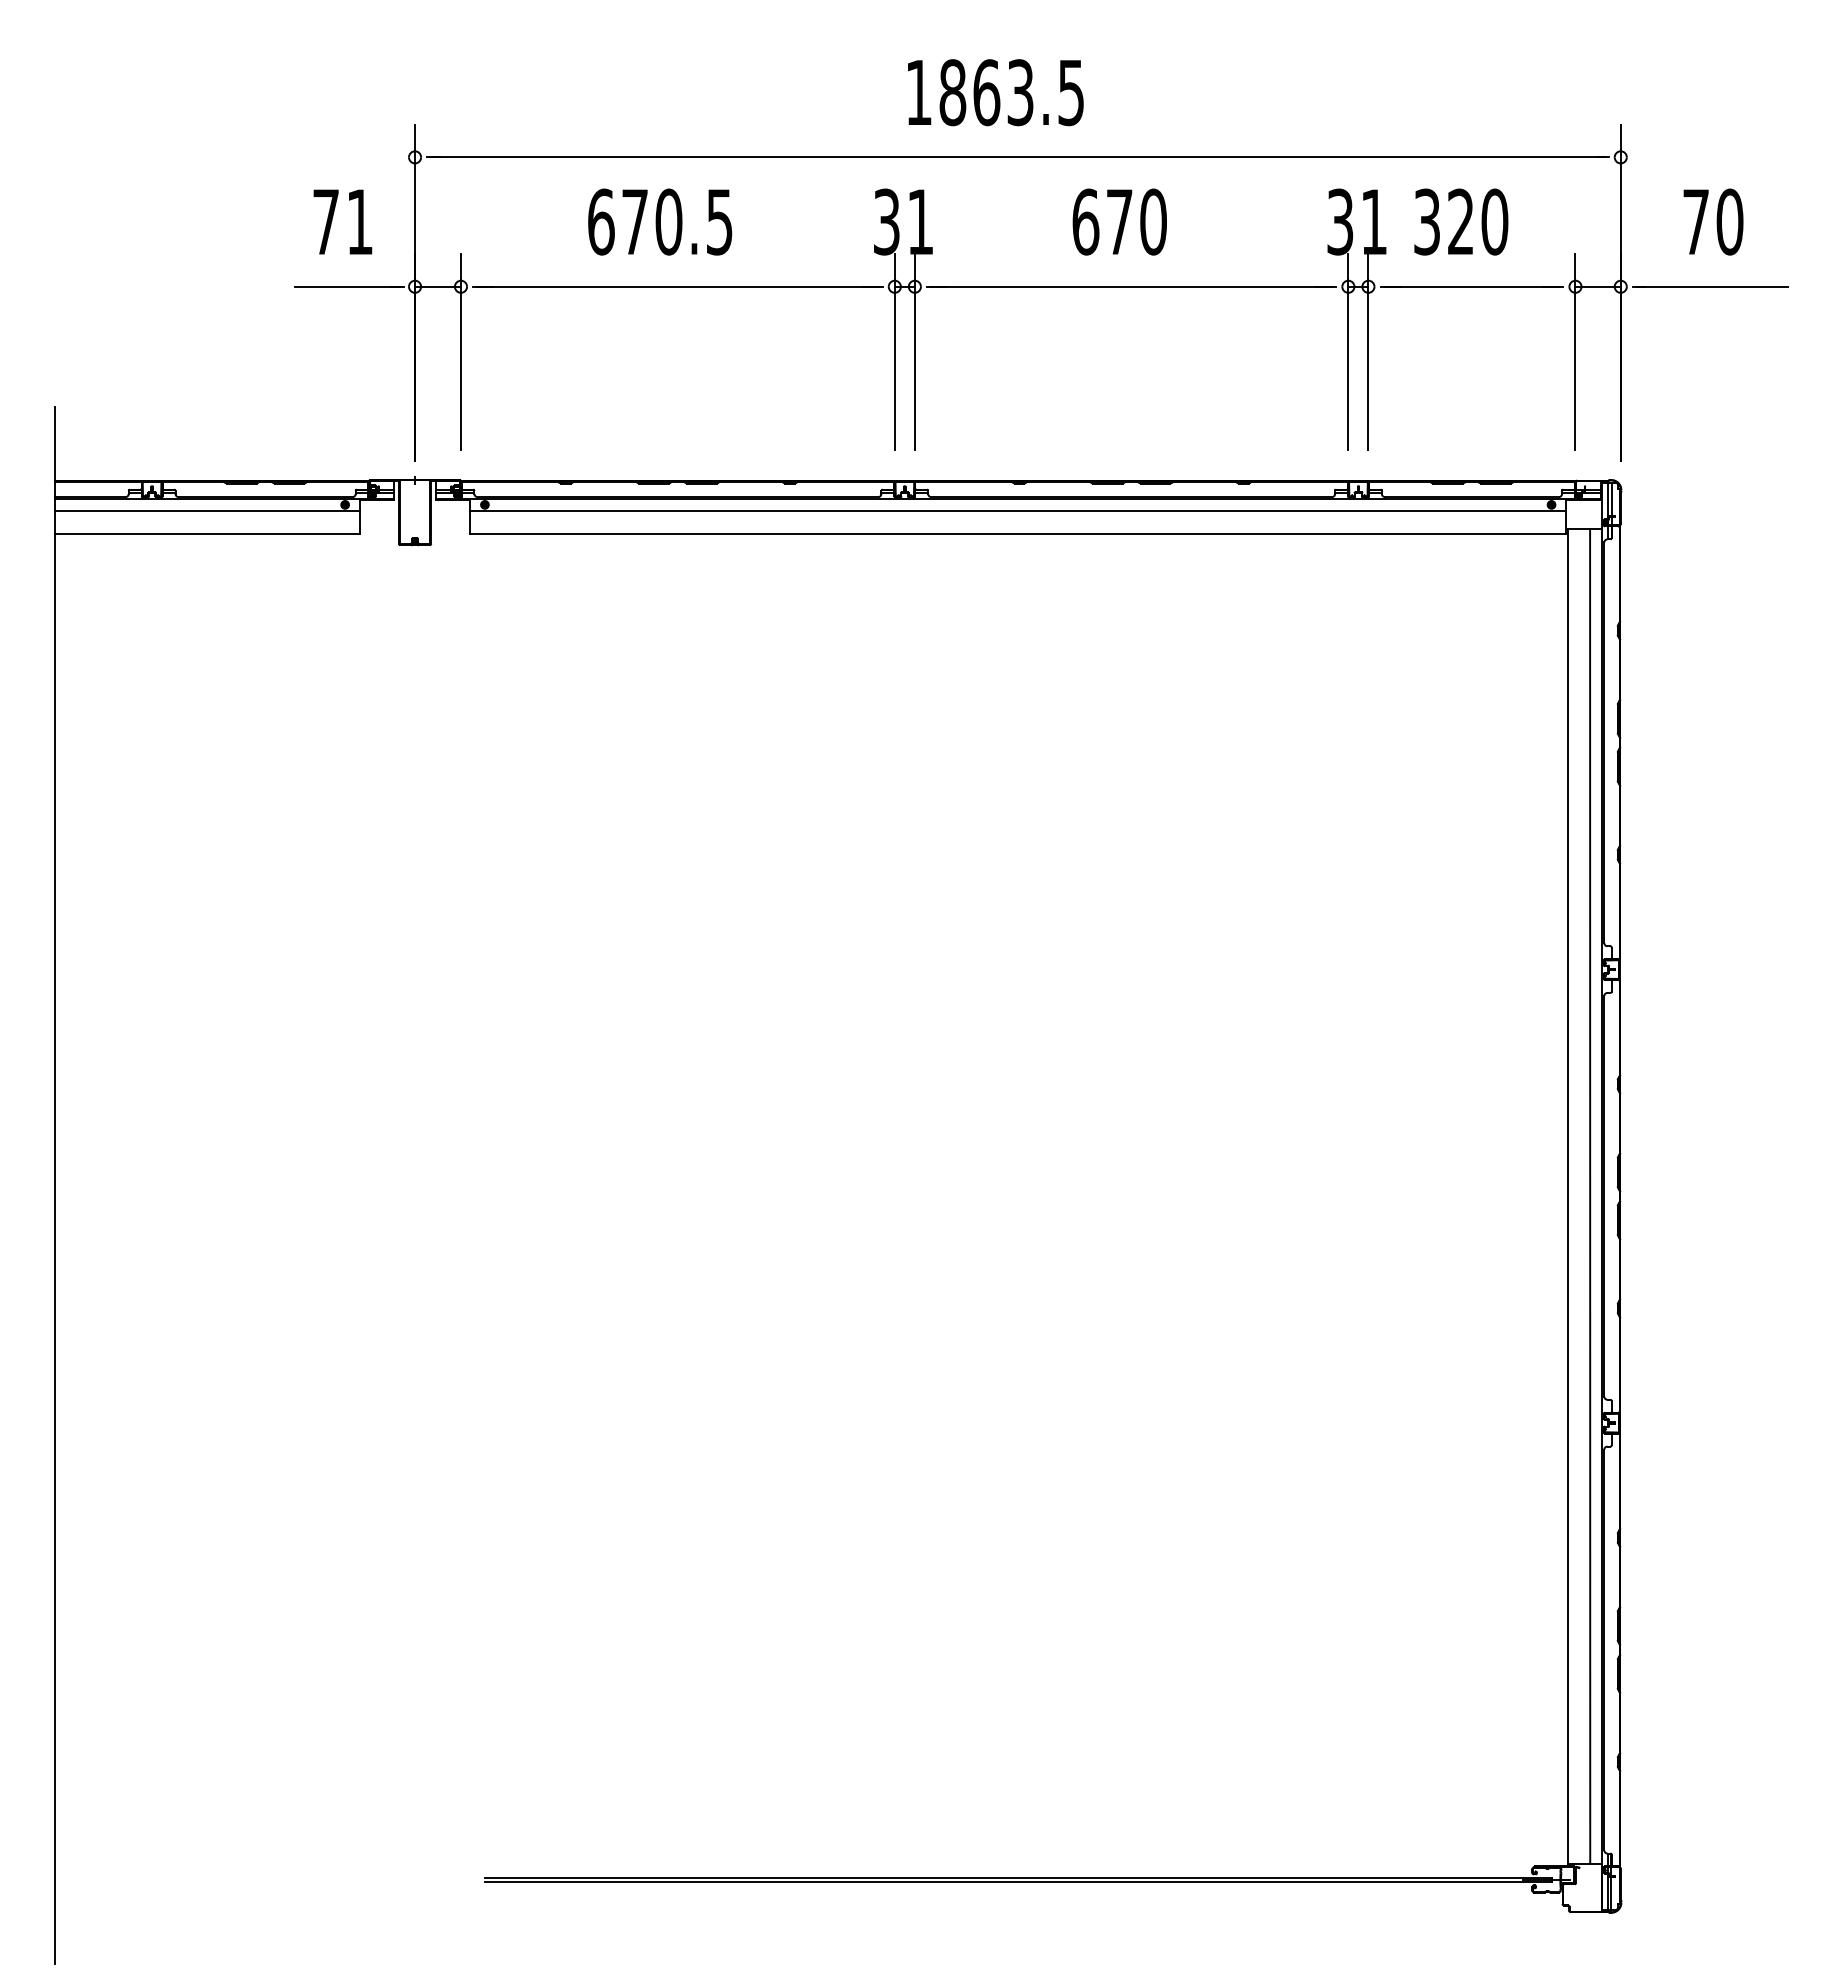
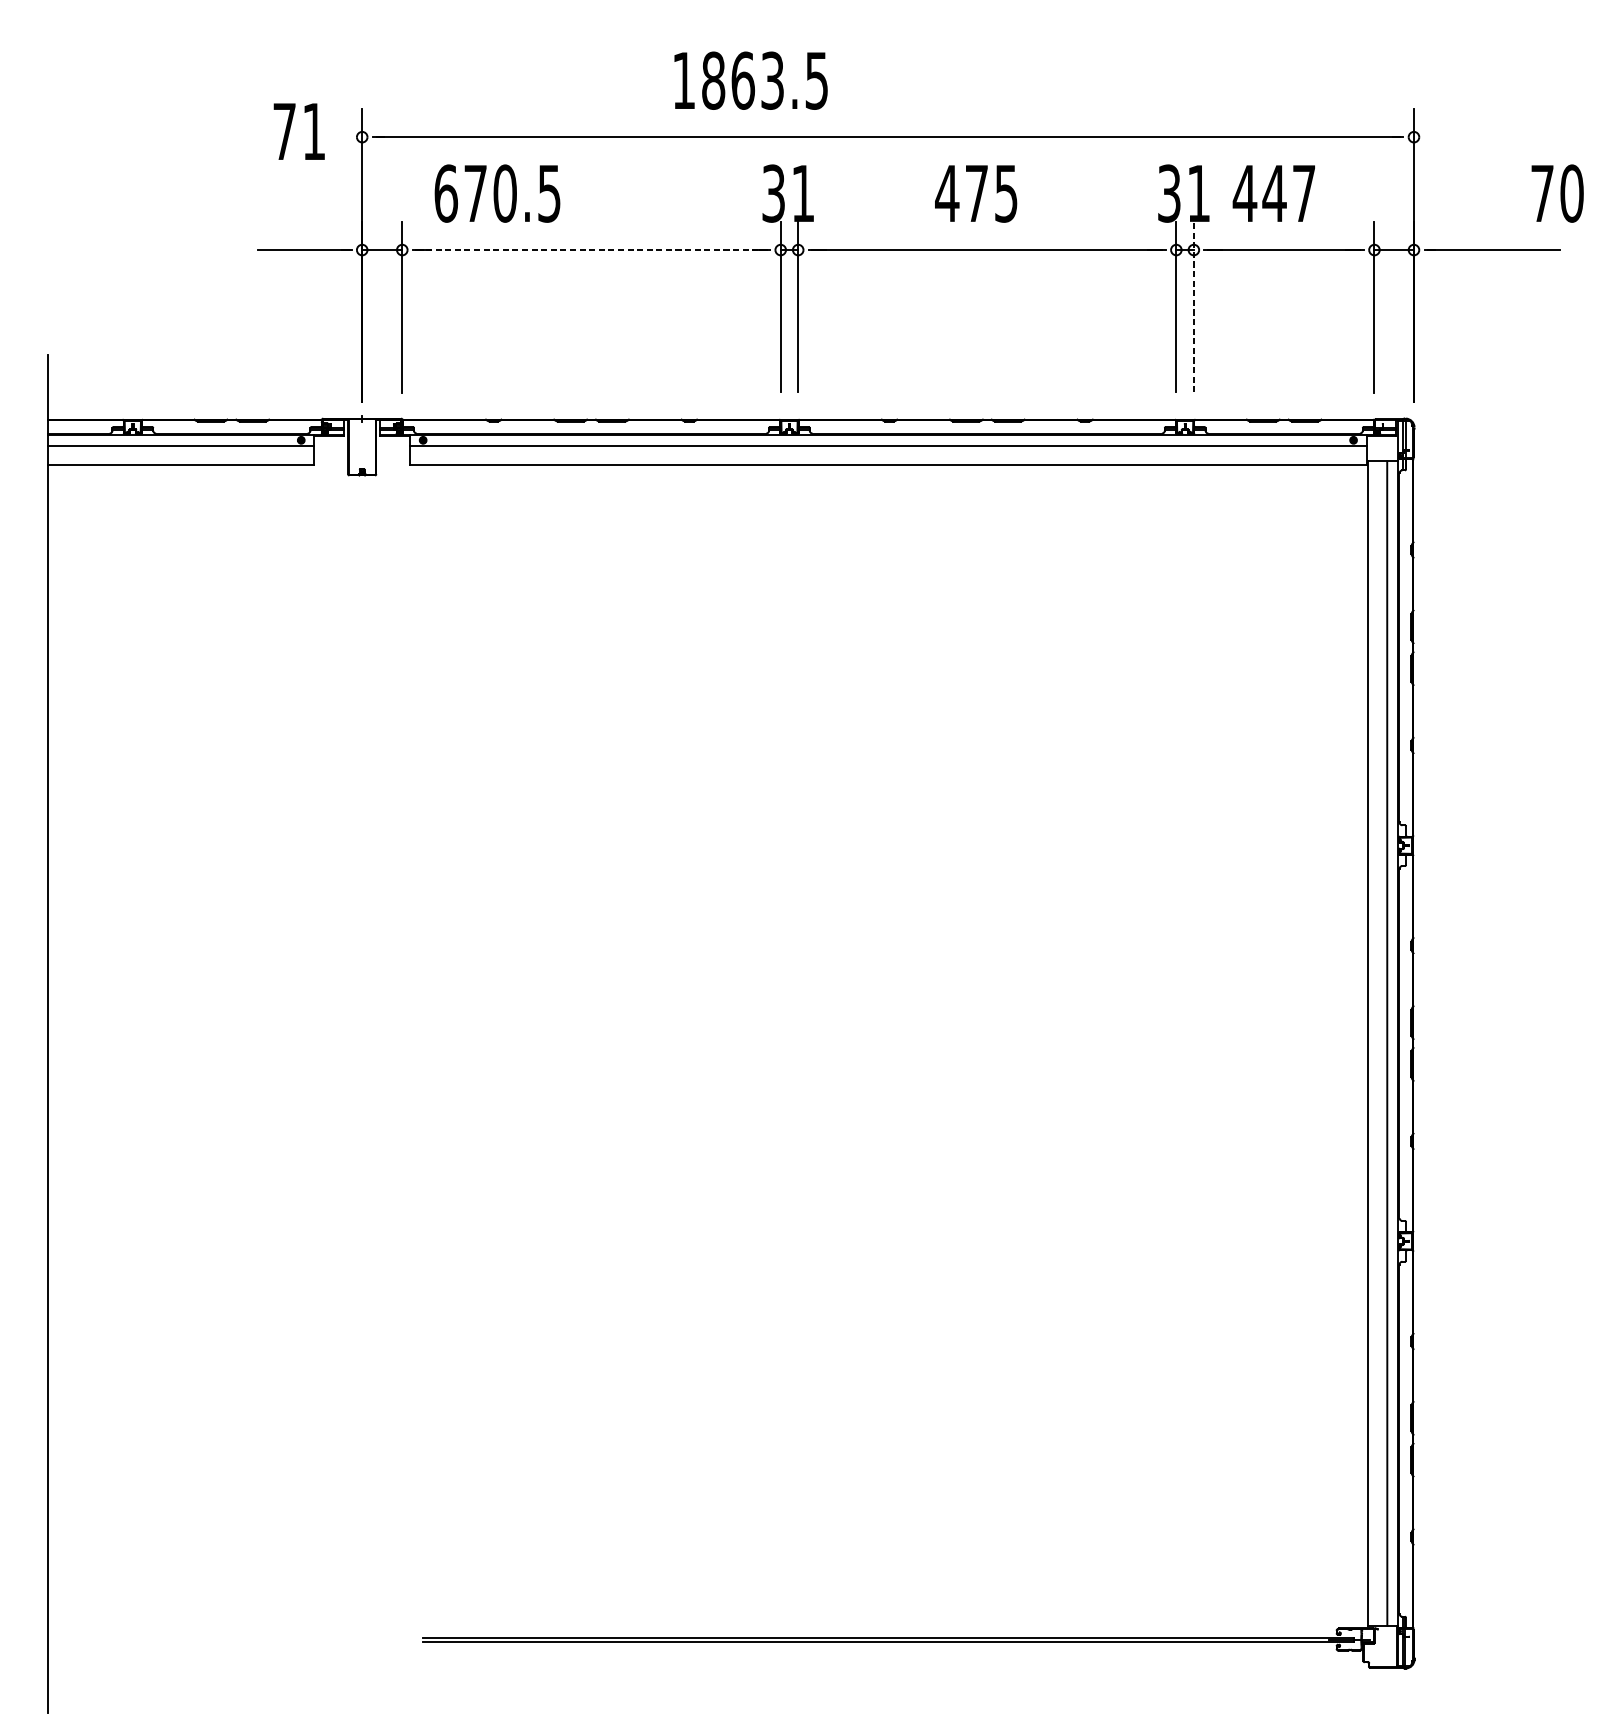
text: (995, 92) -> (750, 80), moved
text: (342, 221) -> (298, 131), moved
text: (660, 221) -> (497, 193), moved
text: (1118, 221) -> (975, 193), 670 -> 475
text: (1460, 221) -> (1274, 193), 320 -> 447
text: (1713, 221) -> (1557, 193), moved
line: (677, 286) -> (591, 249), solid -> dashed
line: (1368, 352) -> (1193, 307), solid -> dashed

